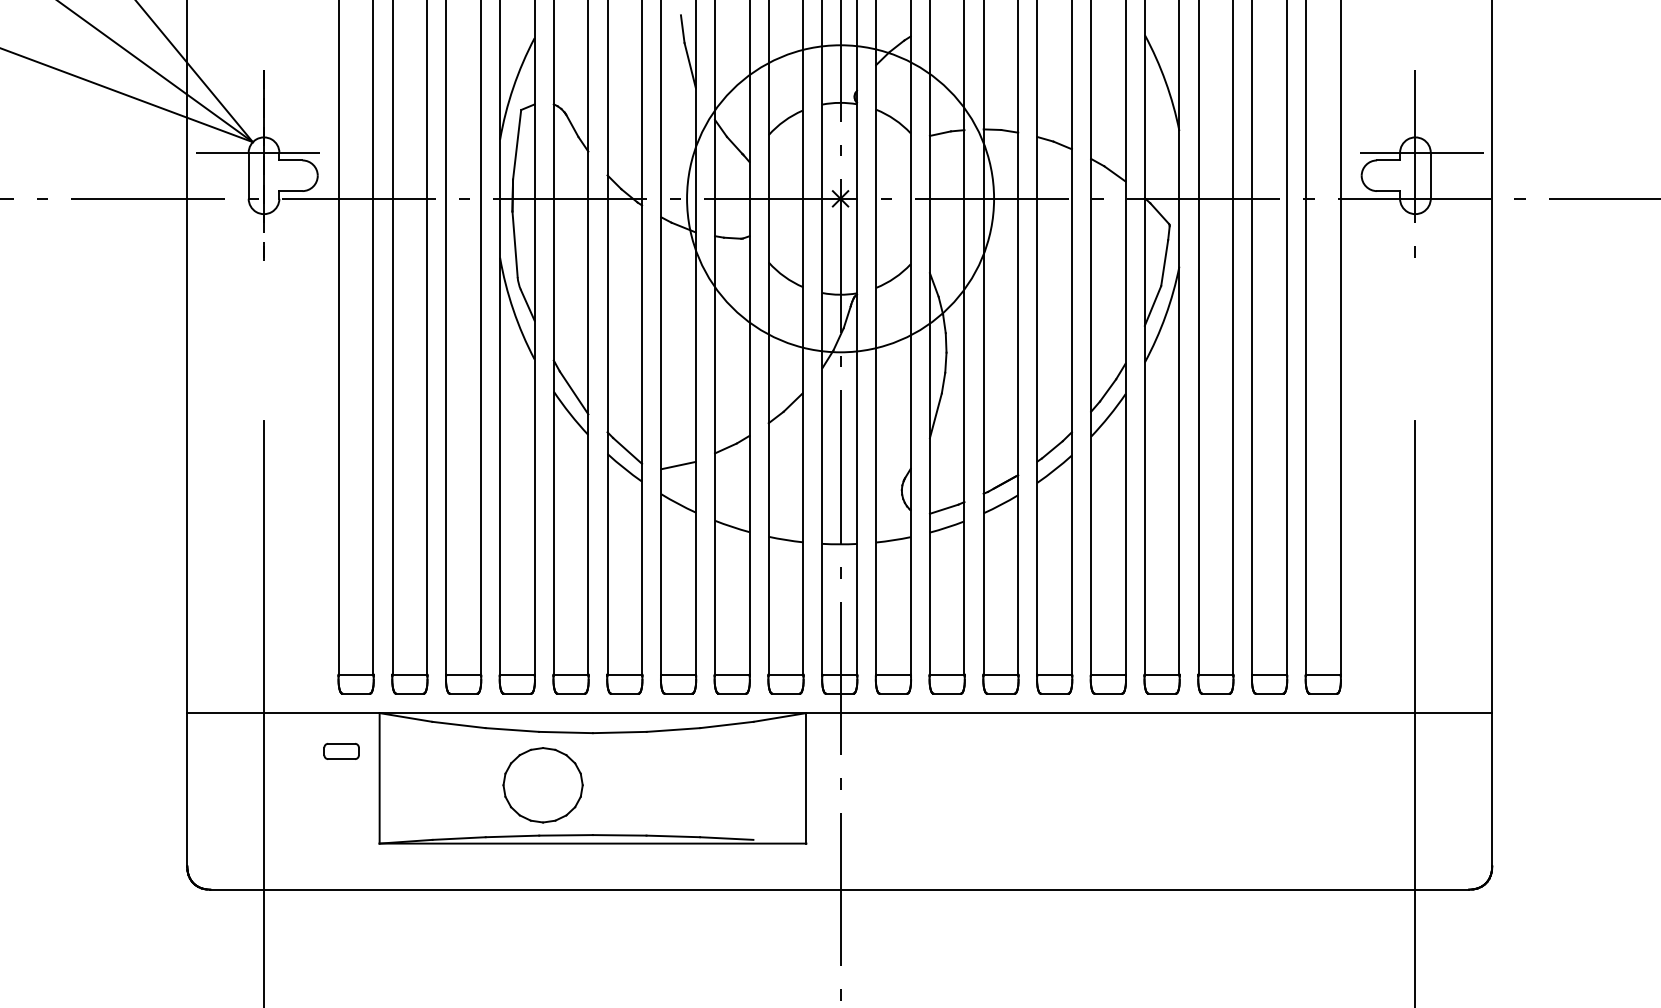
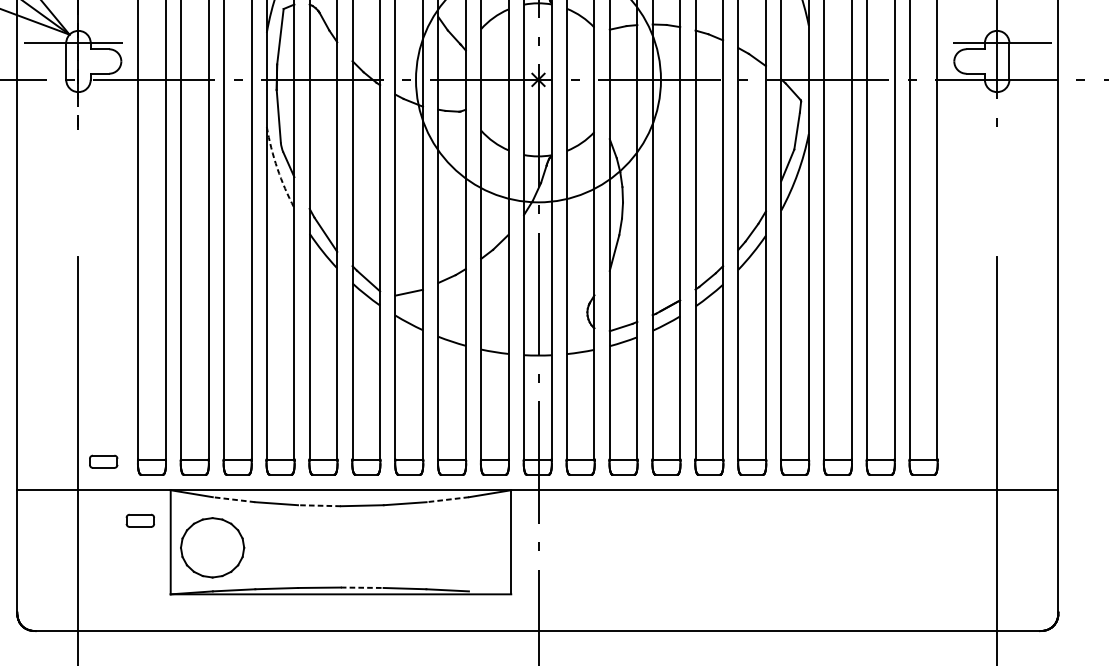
arc: (513, 309) -> (277, 168), solid -> dashed
part: (295, 677) -> (103, 461), added
line: (458, 724) -> (233, 499), solid -> dashed
line: (726, 724) -> (447, 499), solid -> dashed
line: (566, 732) -> (319, 505), solid -> dashed
part: (542, 785) -> (212, 547), moved
line: (619, 835) -> (362, 587), solid -> dashed

